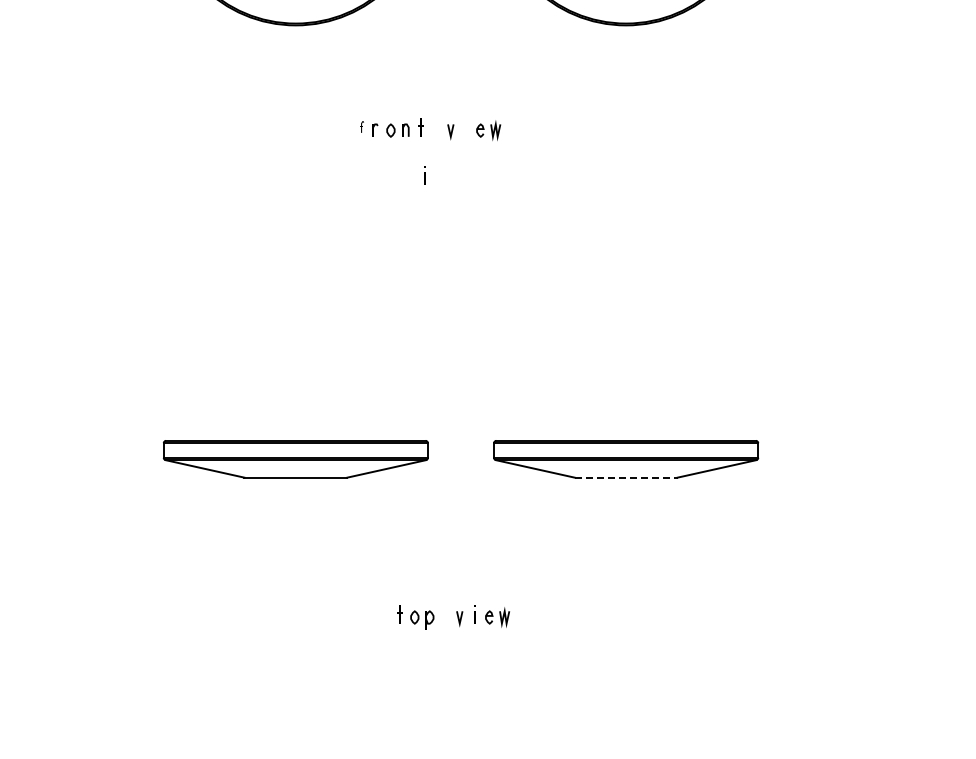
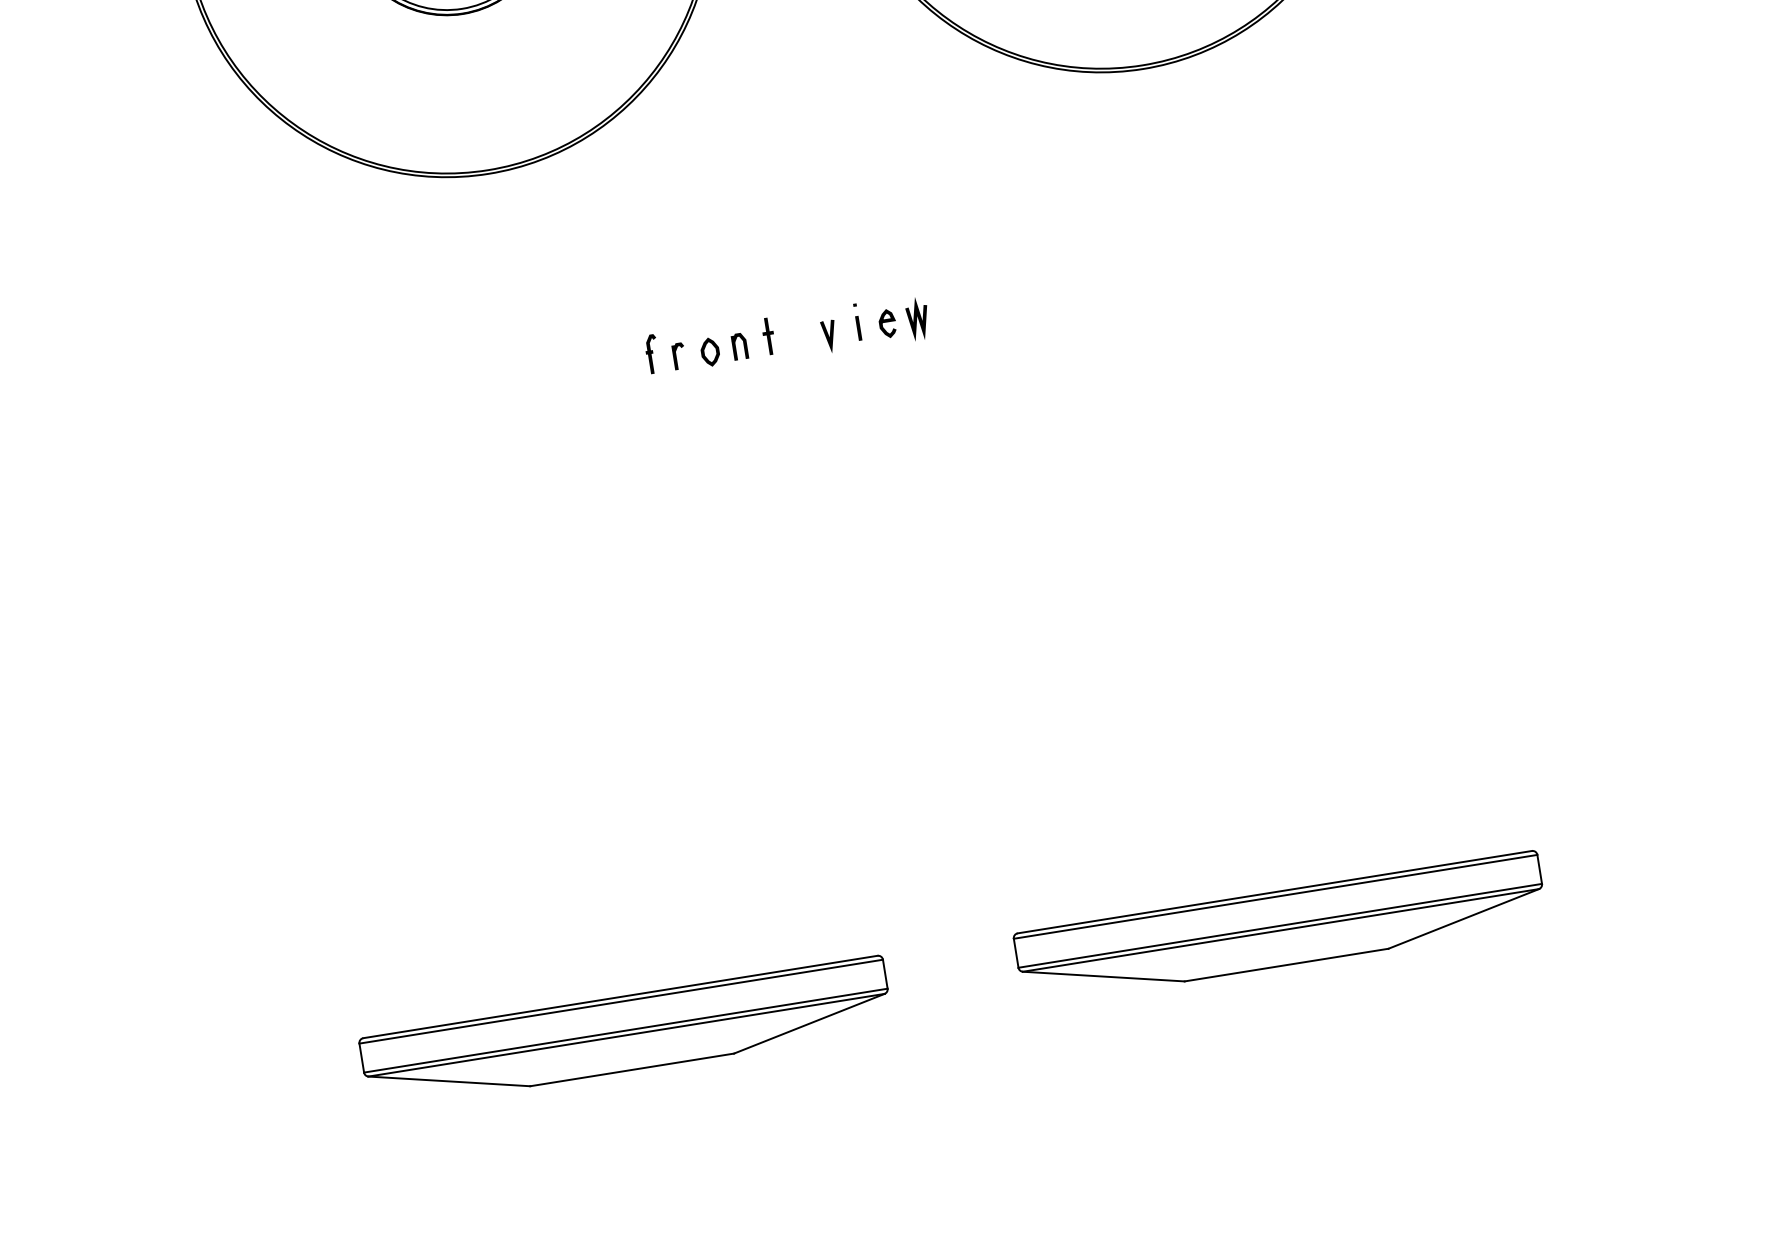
part: (362, 126) -> (652, 353), size x1.67
line: (424, 175) -> (857, 322), moved
line: (626, 477) -> (1287, 964), dashed -> solid

